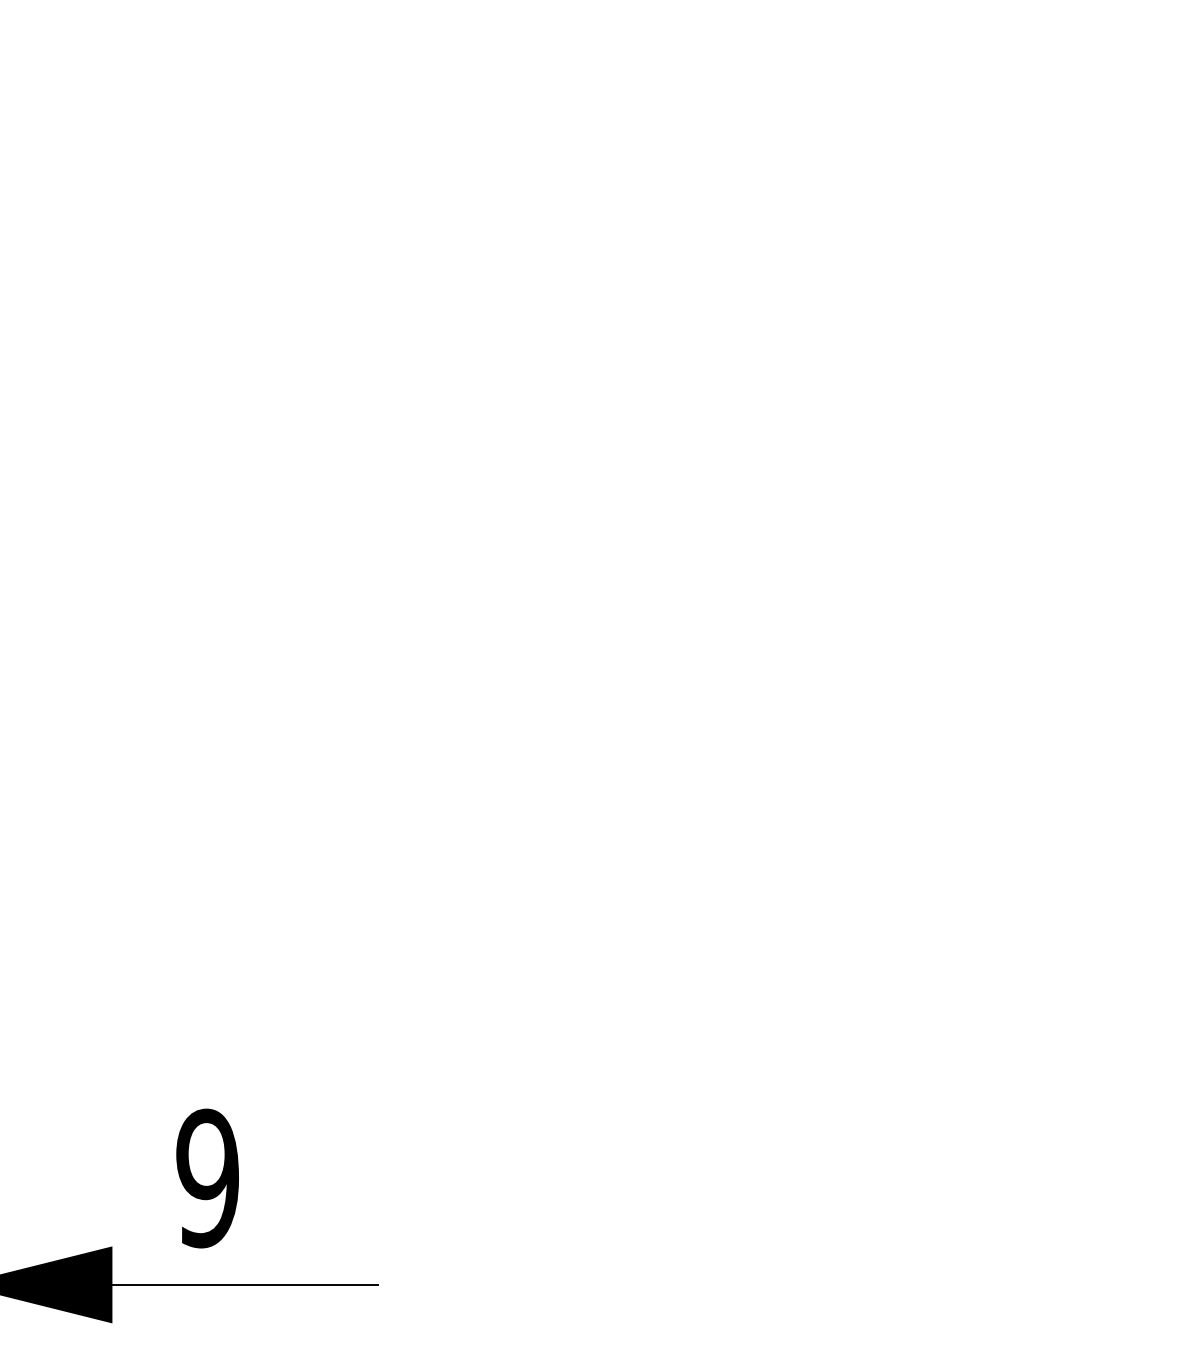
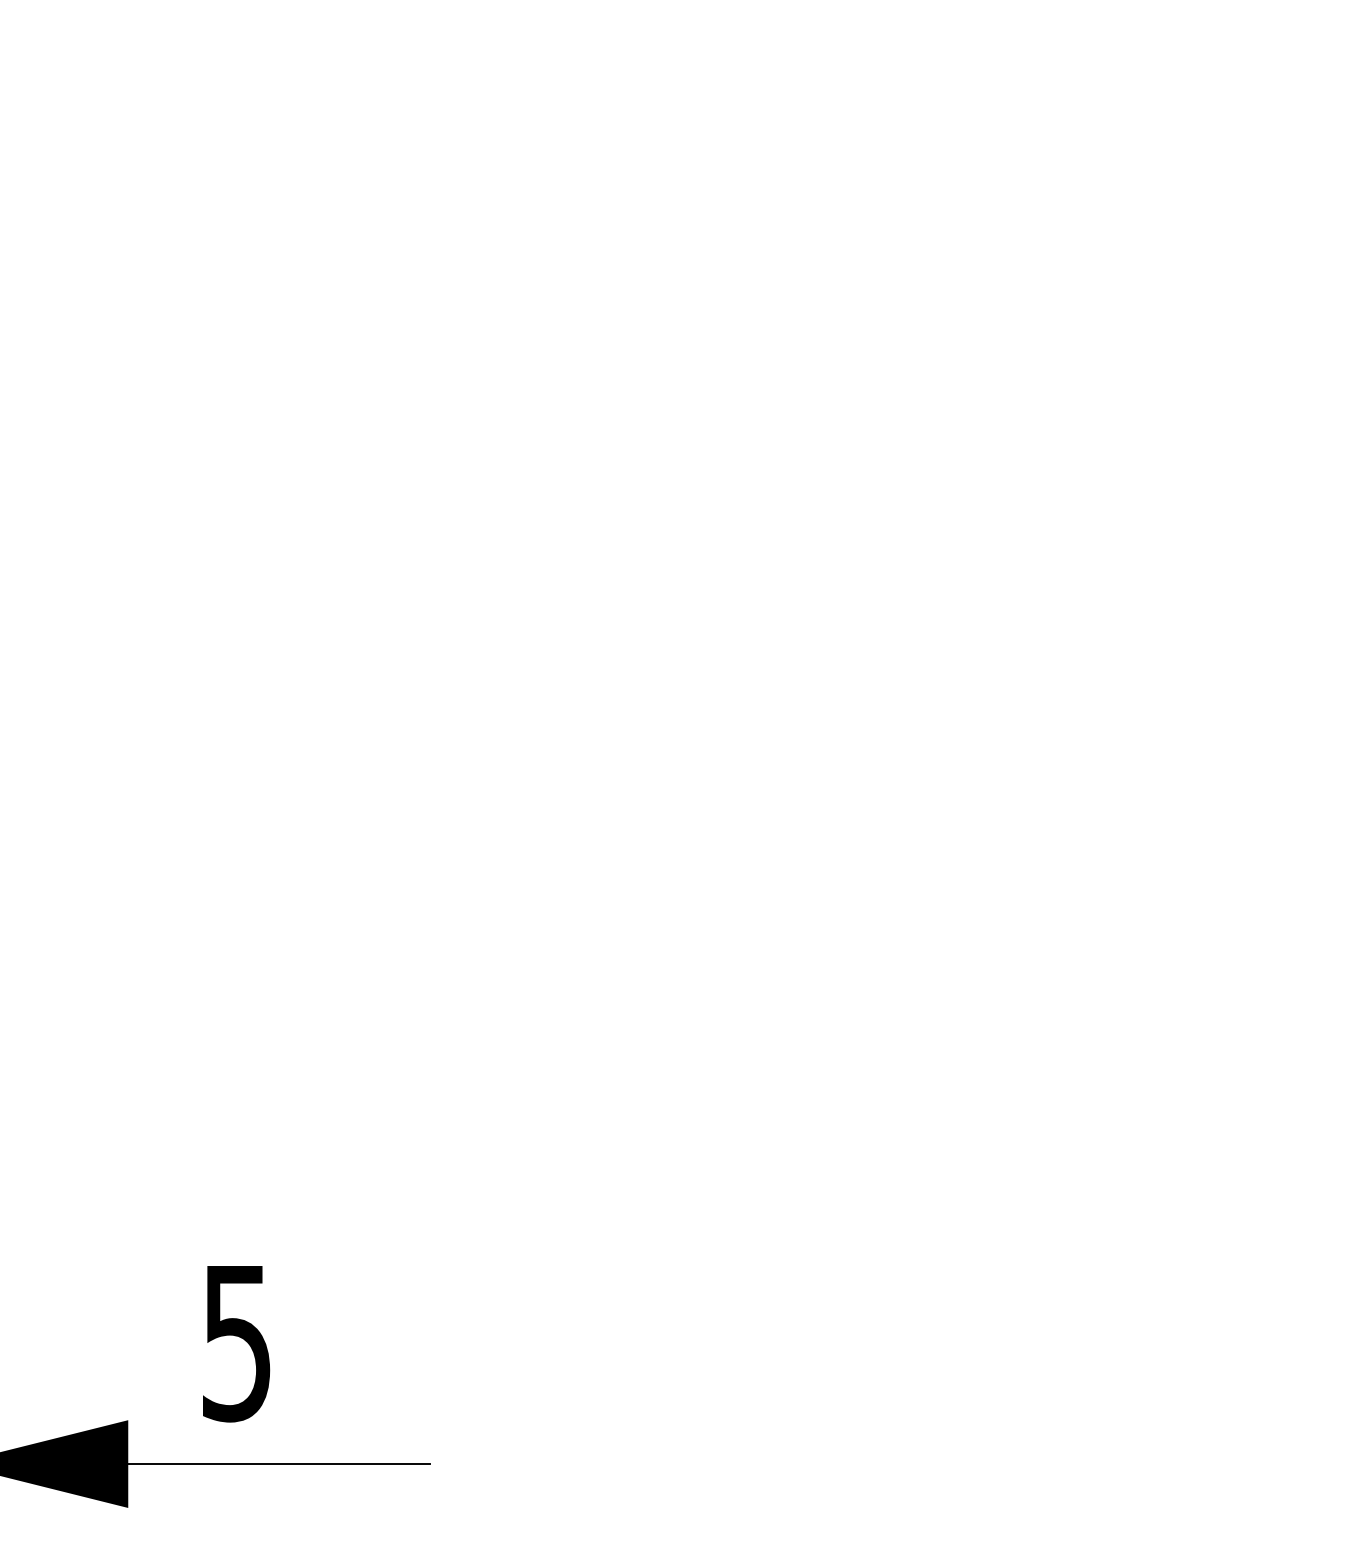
text: (207, 1178) -> (236, 1342), 9 -> 5

